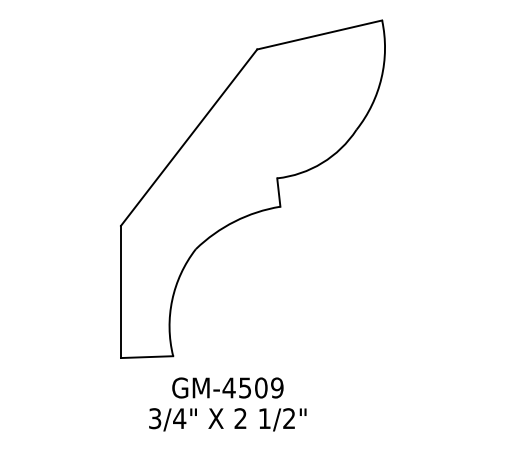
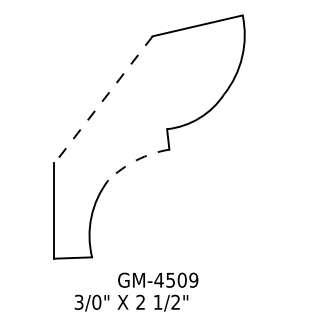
line: (188, 138) -> (103, 100), solid -> dashed
arc: (234, 221) -> (136, 160), solid -> dashed
text: (227, 387) -> (157, 279), moved
text: (179, 418) -> (96, 302), 3/4" -> 3/0"

